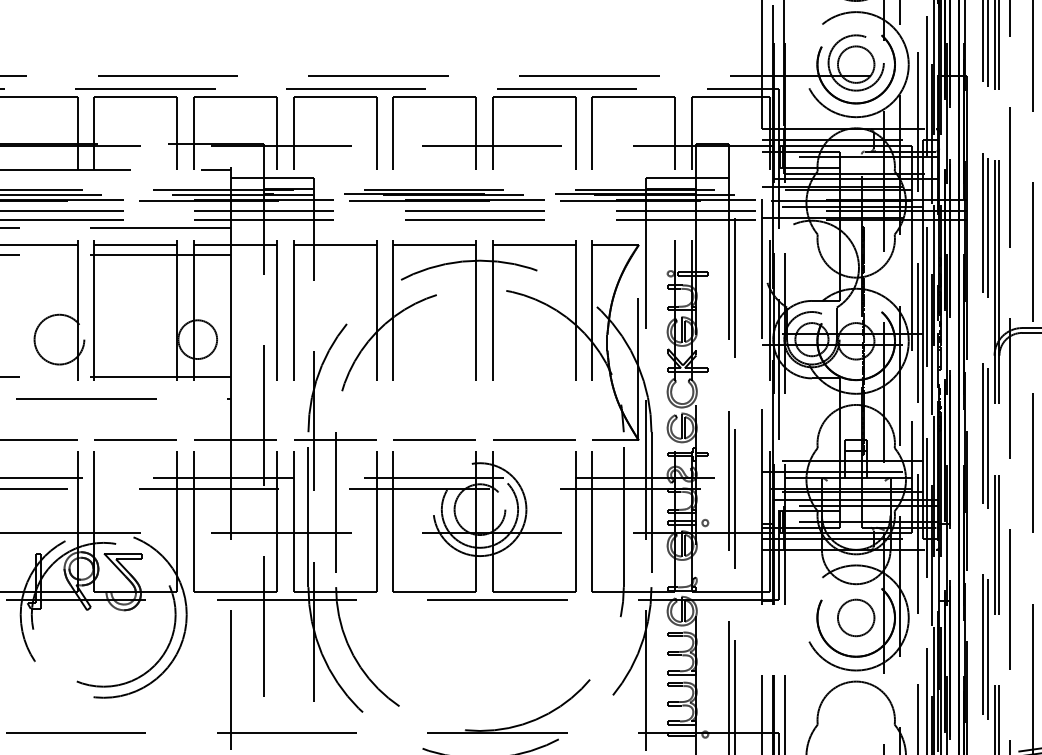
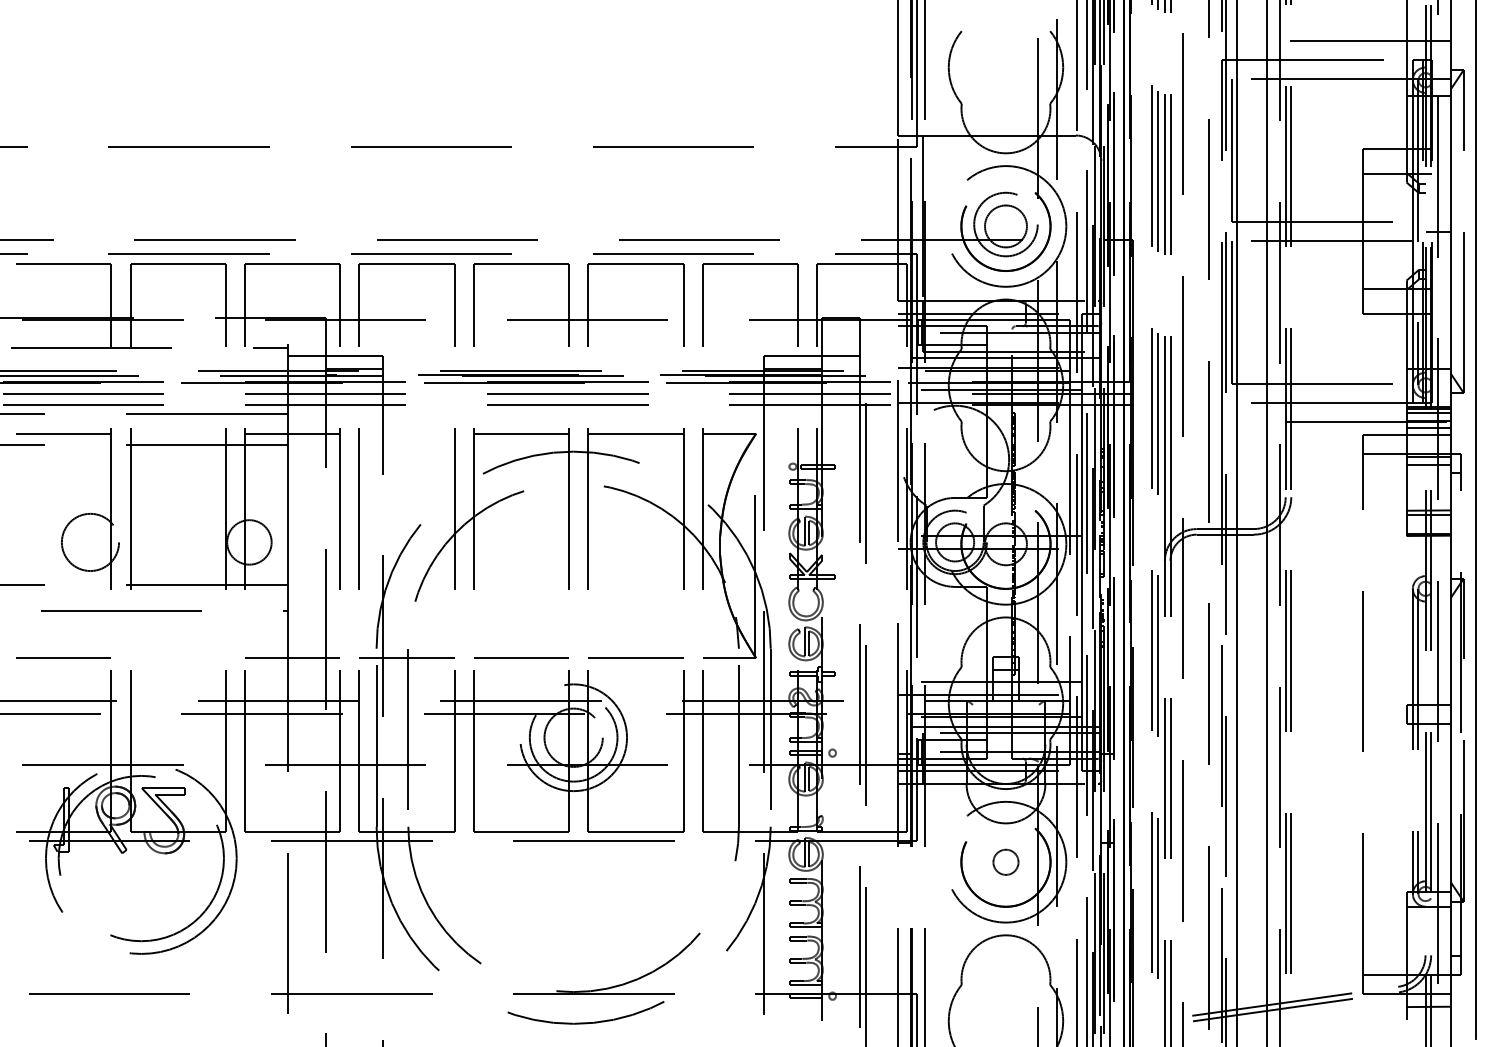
line: (135, 244) -> (177, 433), removed
line: (334, 244) -> (406, 433), removed
line: (135, 440) -> (177, 658), removed
circle: (855, 618) -> (1005, 862), size x0.6

